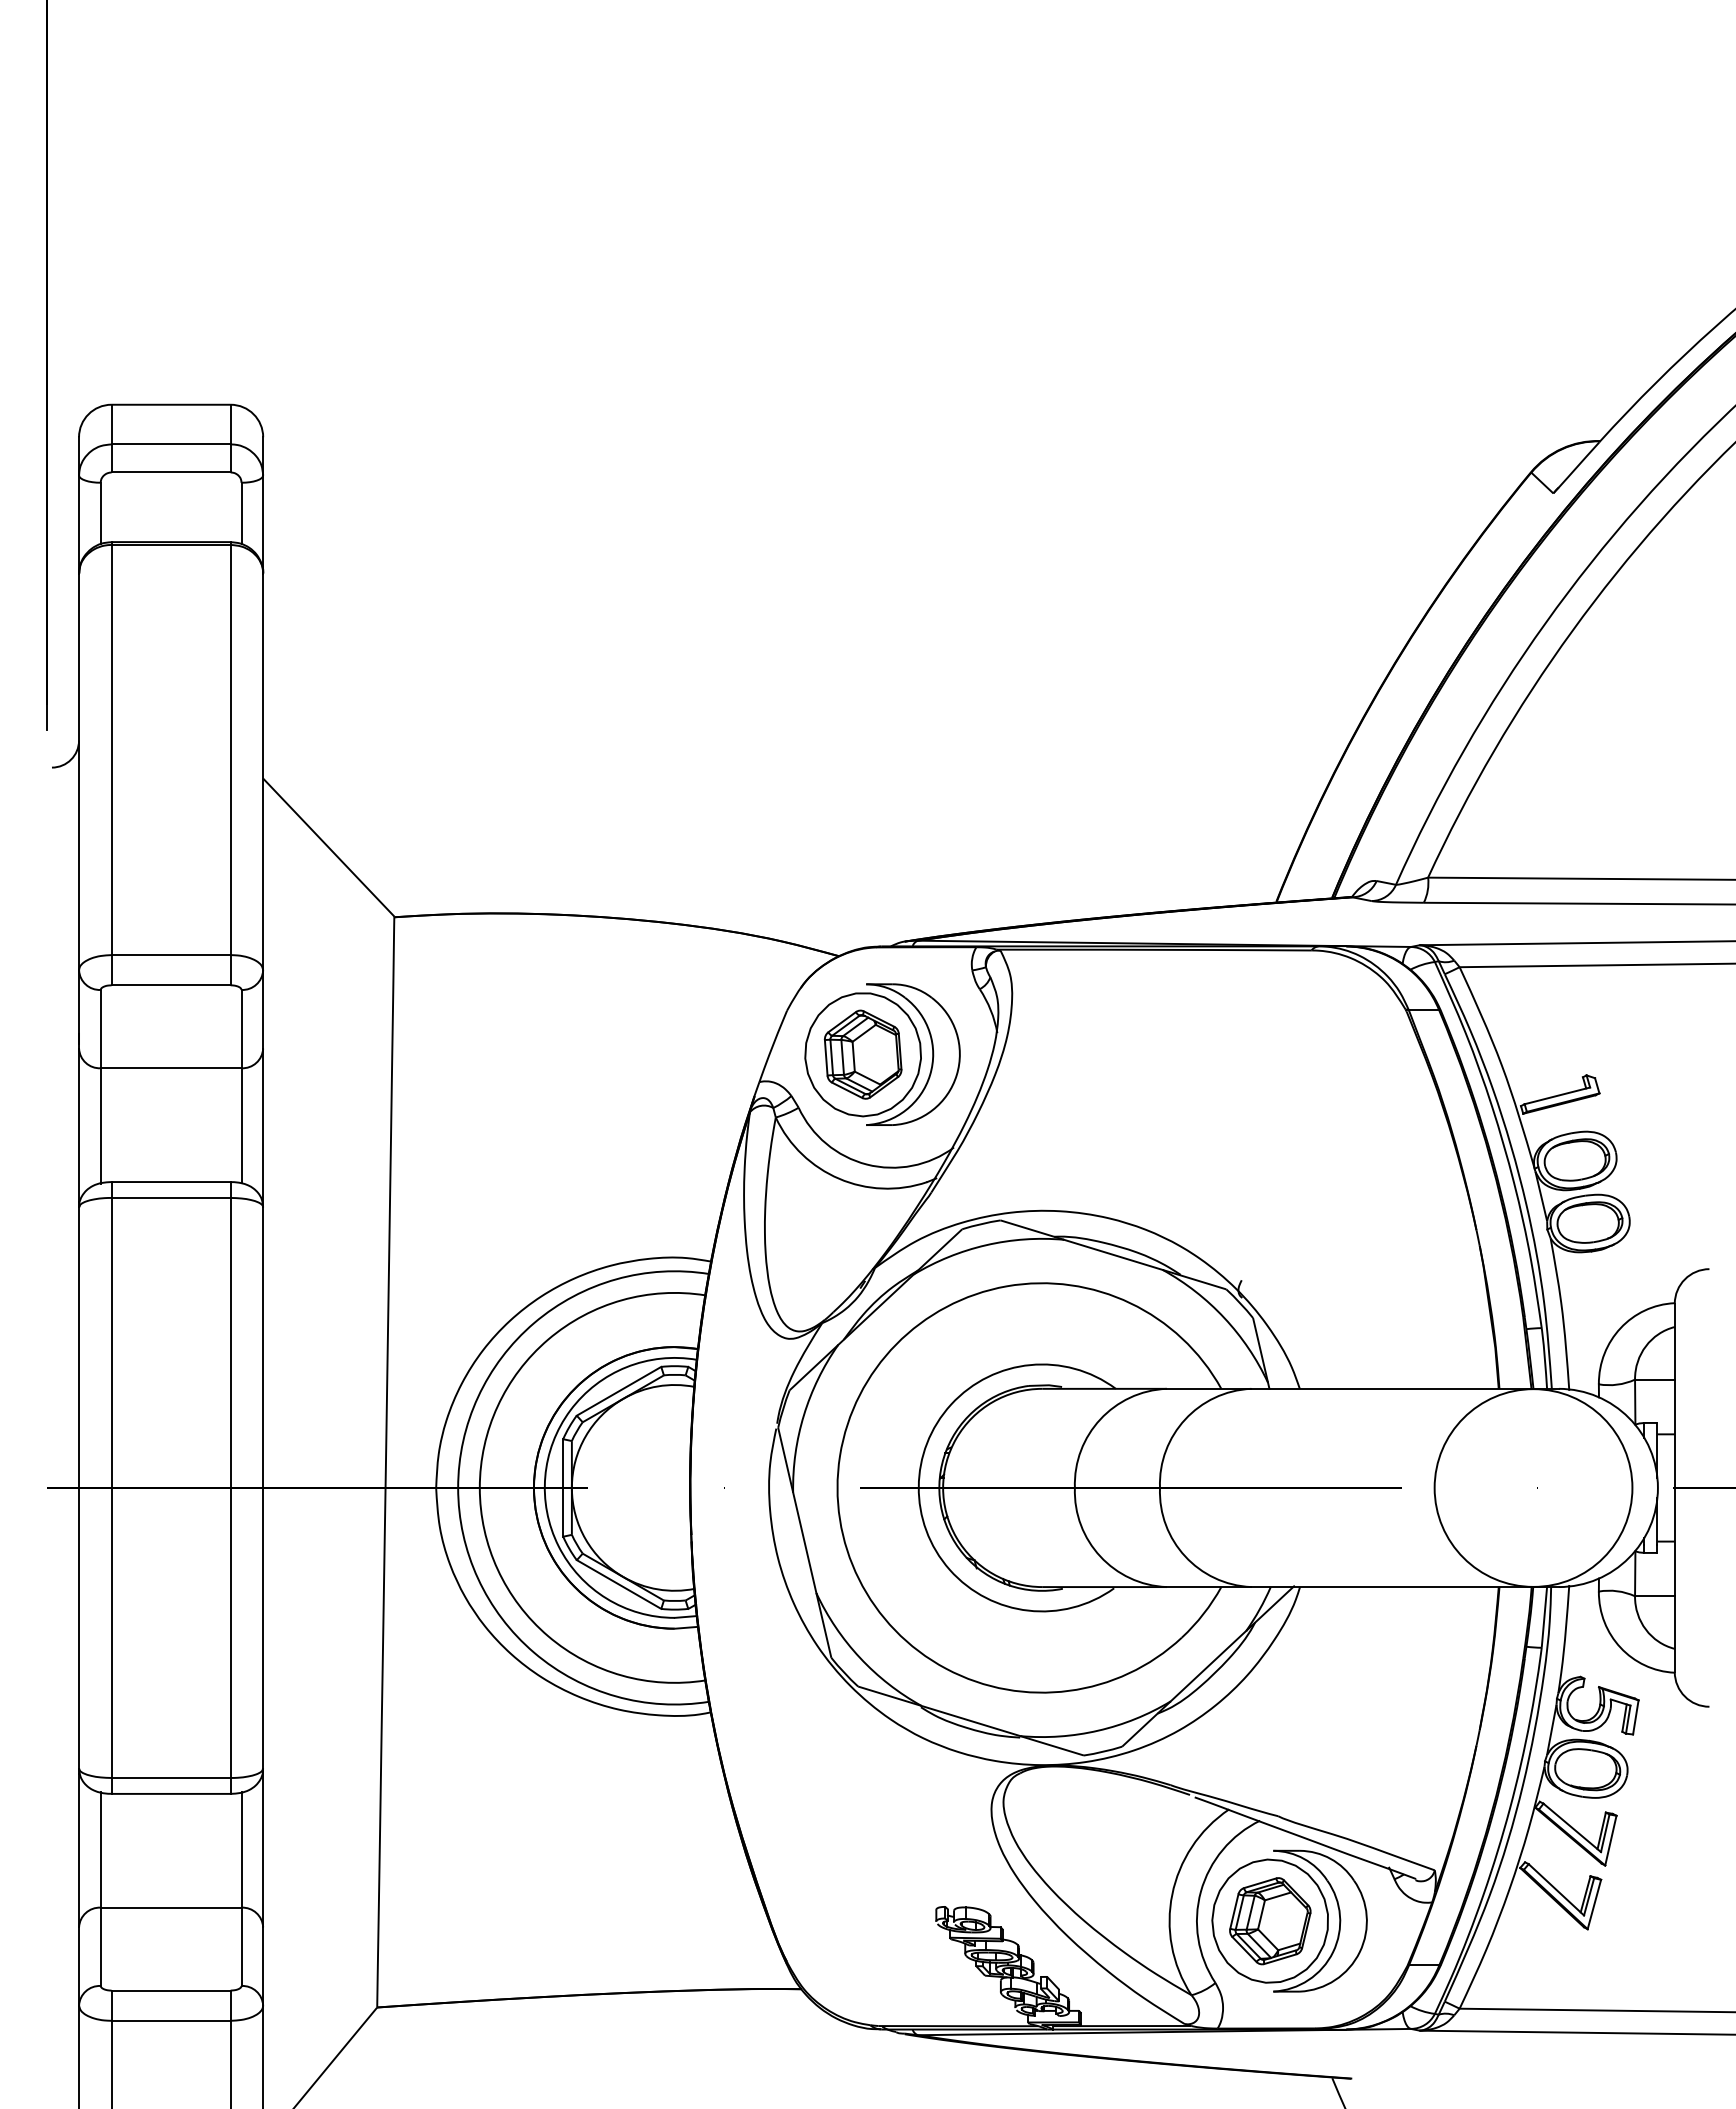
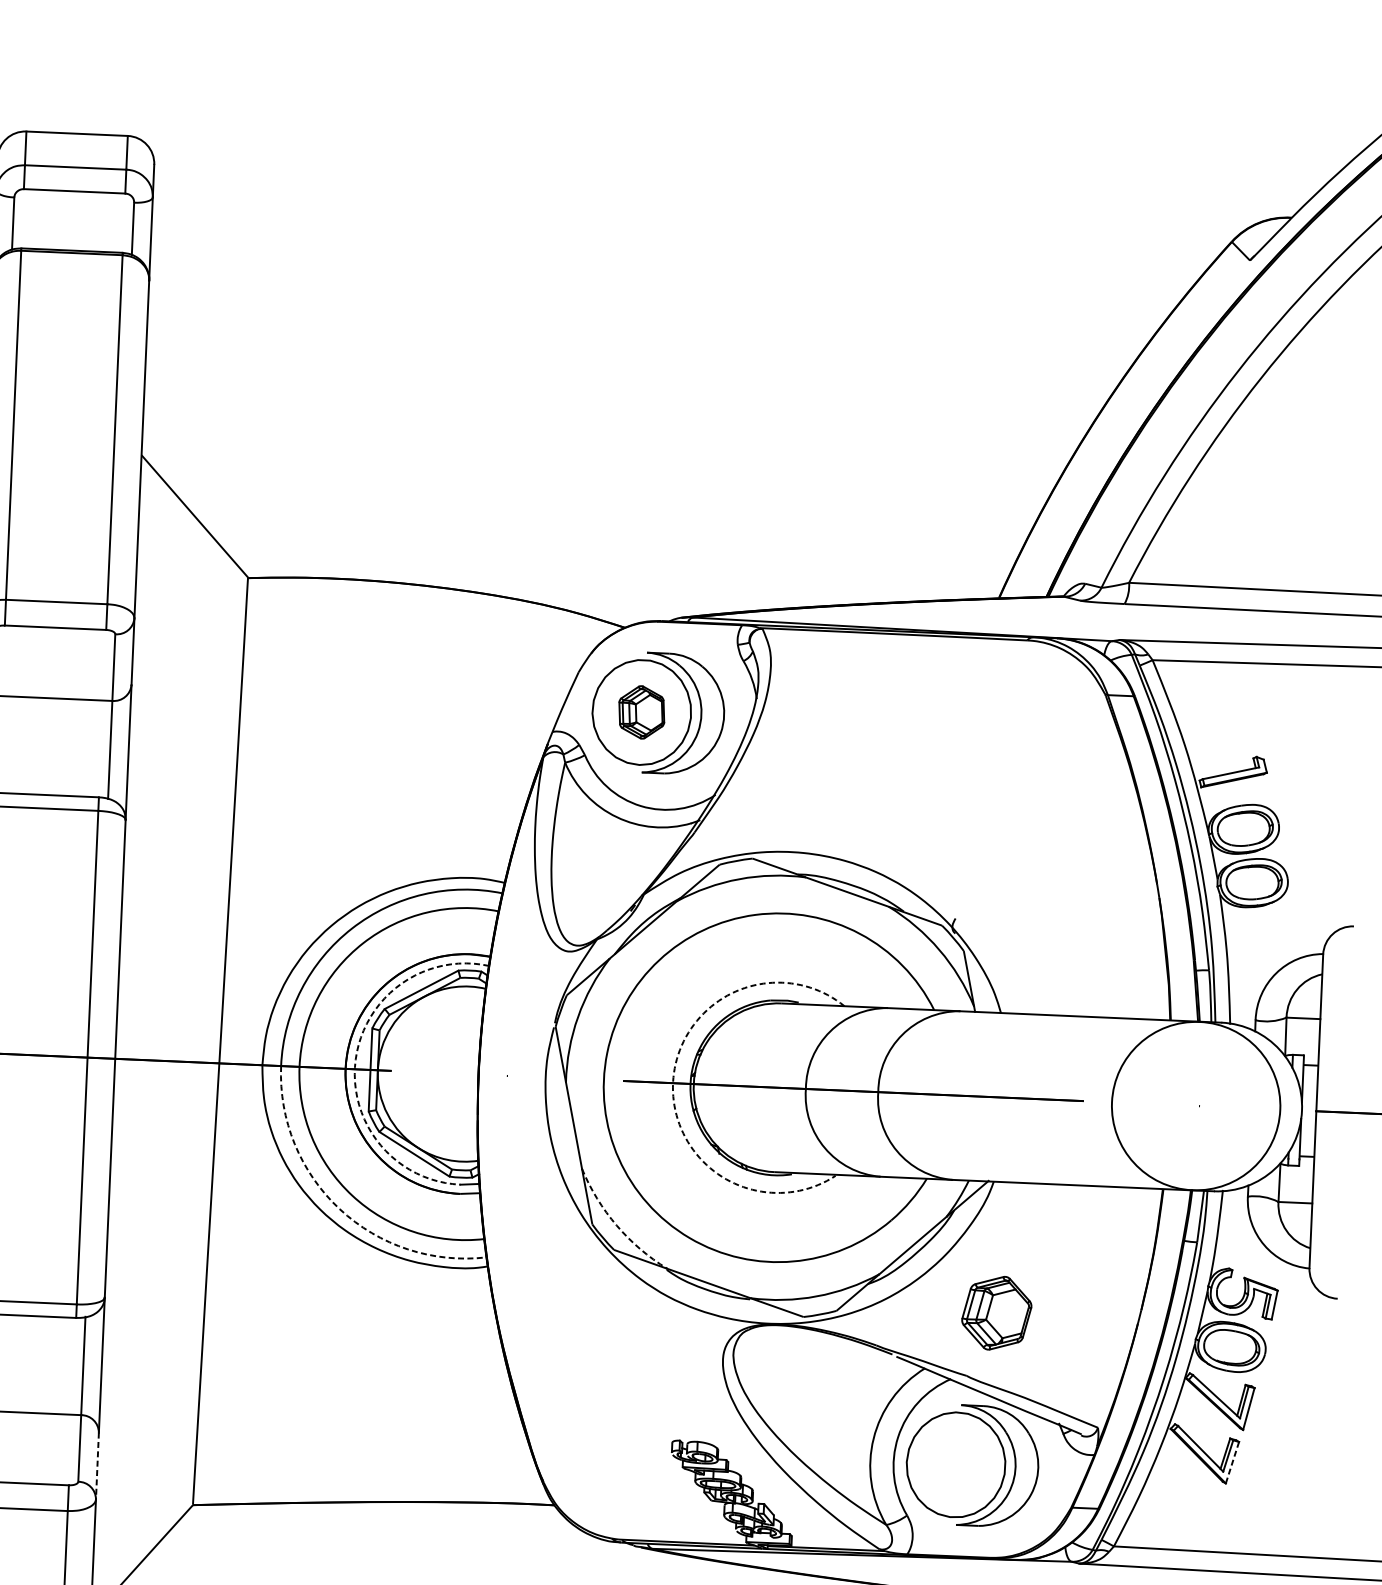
part: (862, 1054) -> (641, 712), size x0.7
arc: (545, 1476) -> (355, 1059), solid -> dashed
arc: (918, 1486) -> (672, 1081), solid -> dashed
arc: (534, 1652) -> (339, 1208), solid -> dashed
arc: (860, 1657) -> (617, 1225), solid -> dashed
line: (1594, 1904) -> (1232, 1462), solid -> dashed
part: (1270, 1921) -> (996, 1313), moved
line: (263, 1966) -> (97, 1466), solid -> dashed

